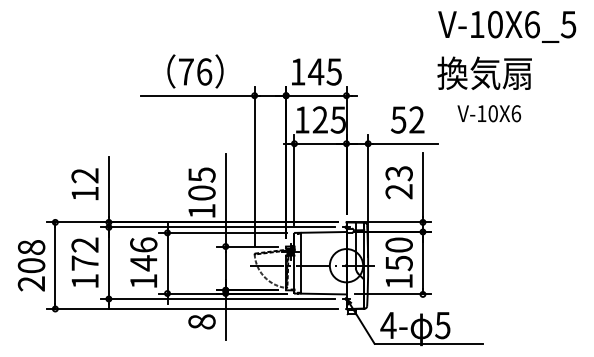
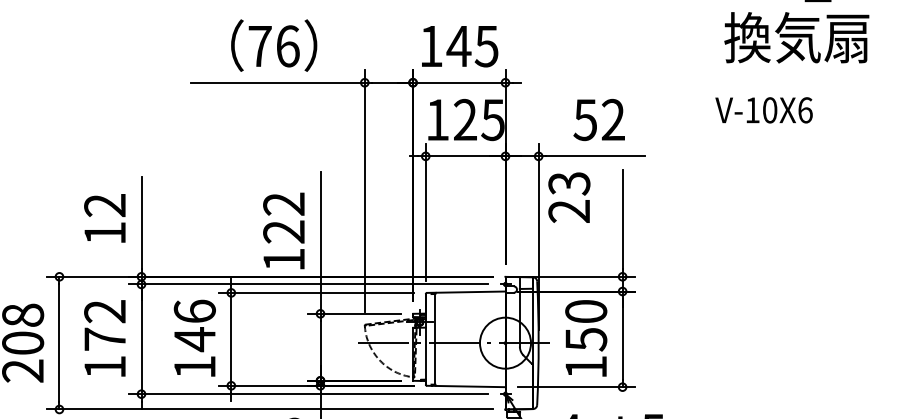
text: (484, 72) -> (796, 36), moved
text: (489, 113) -> (764, 110), moved
text: (398, 182) -> (568, 197), moved
text: (201, 183) -> (283, 217), 105 -> 122

